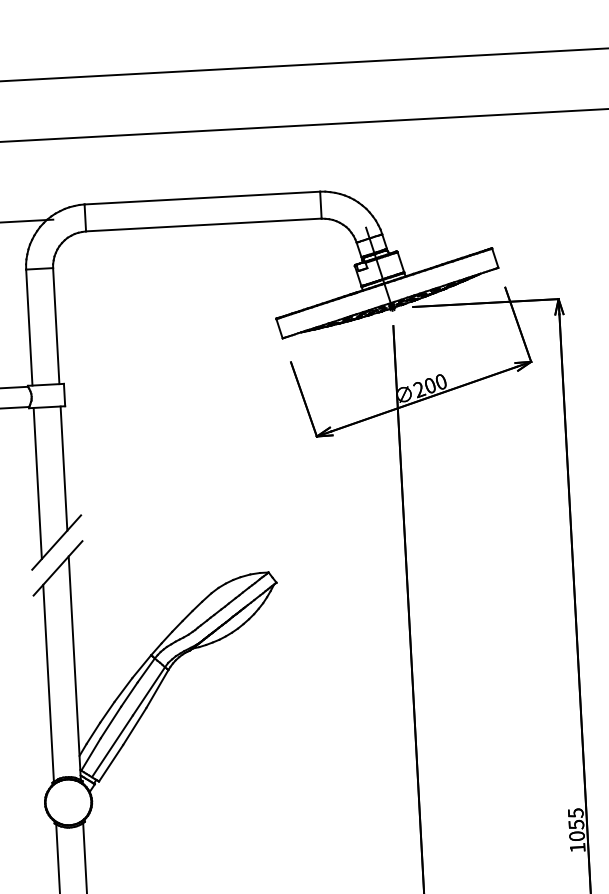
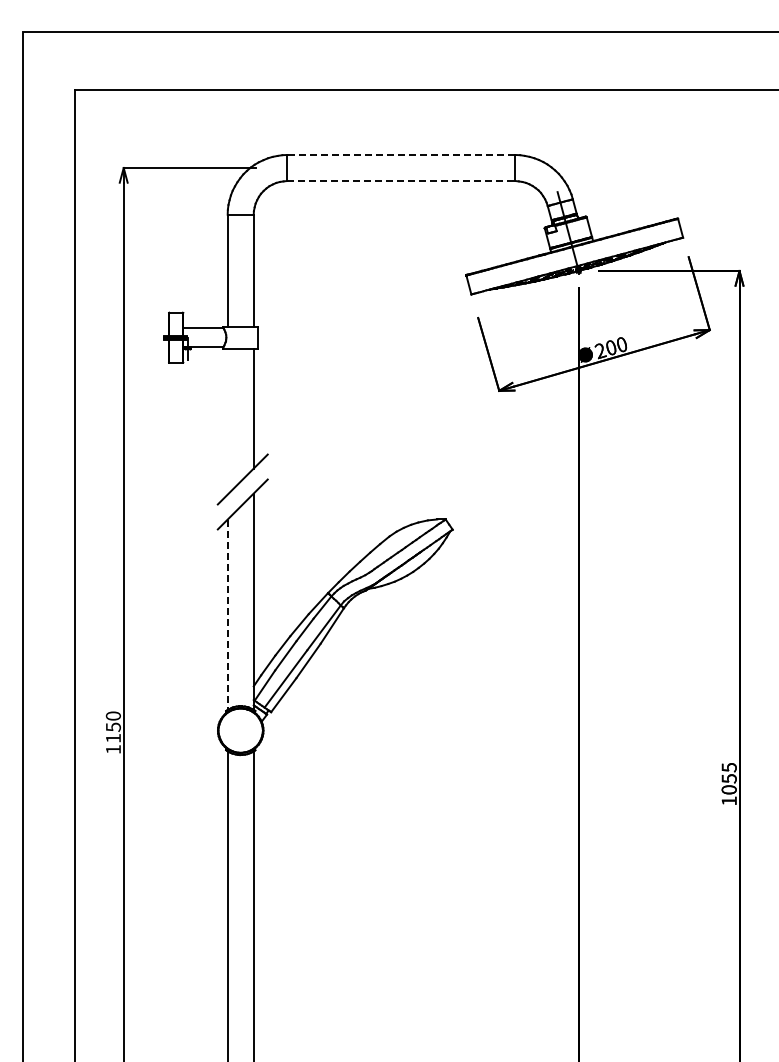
line: (202, 197) -> (401, 154), solid -> dashed
line: (204, 225) -> (401, 181), solid -> dashed
line: (37, 483) -> (227, 421), removed
line: (48, 684) -> (227, 615), solid -> dashed

